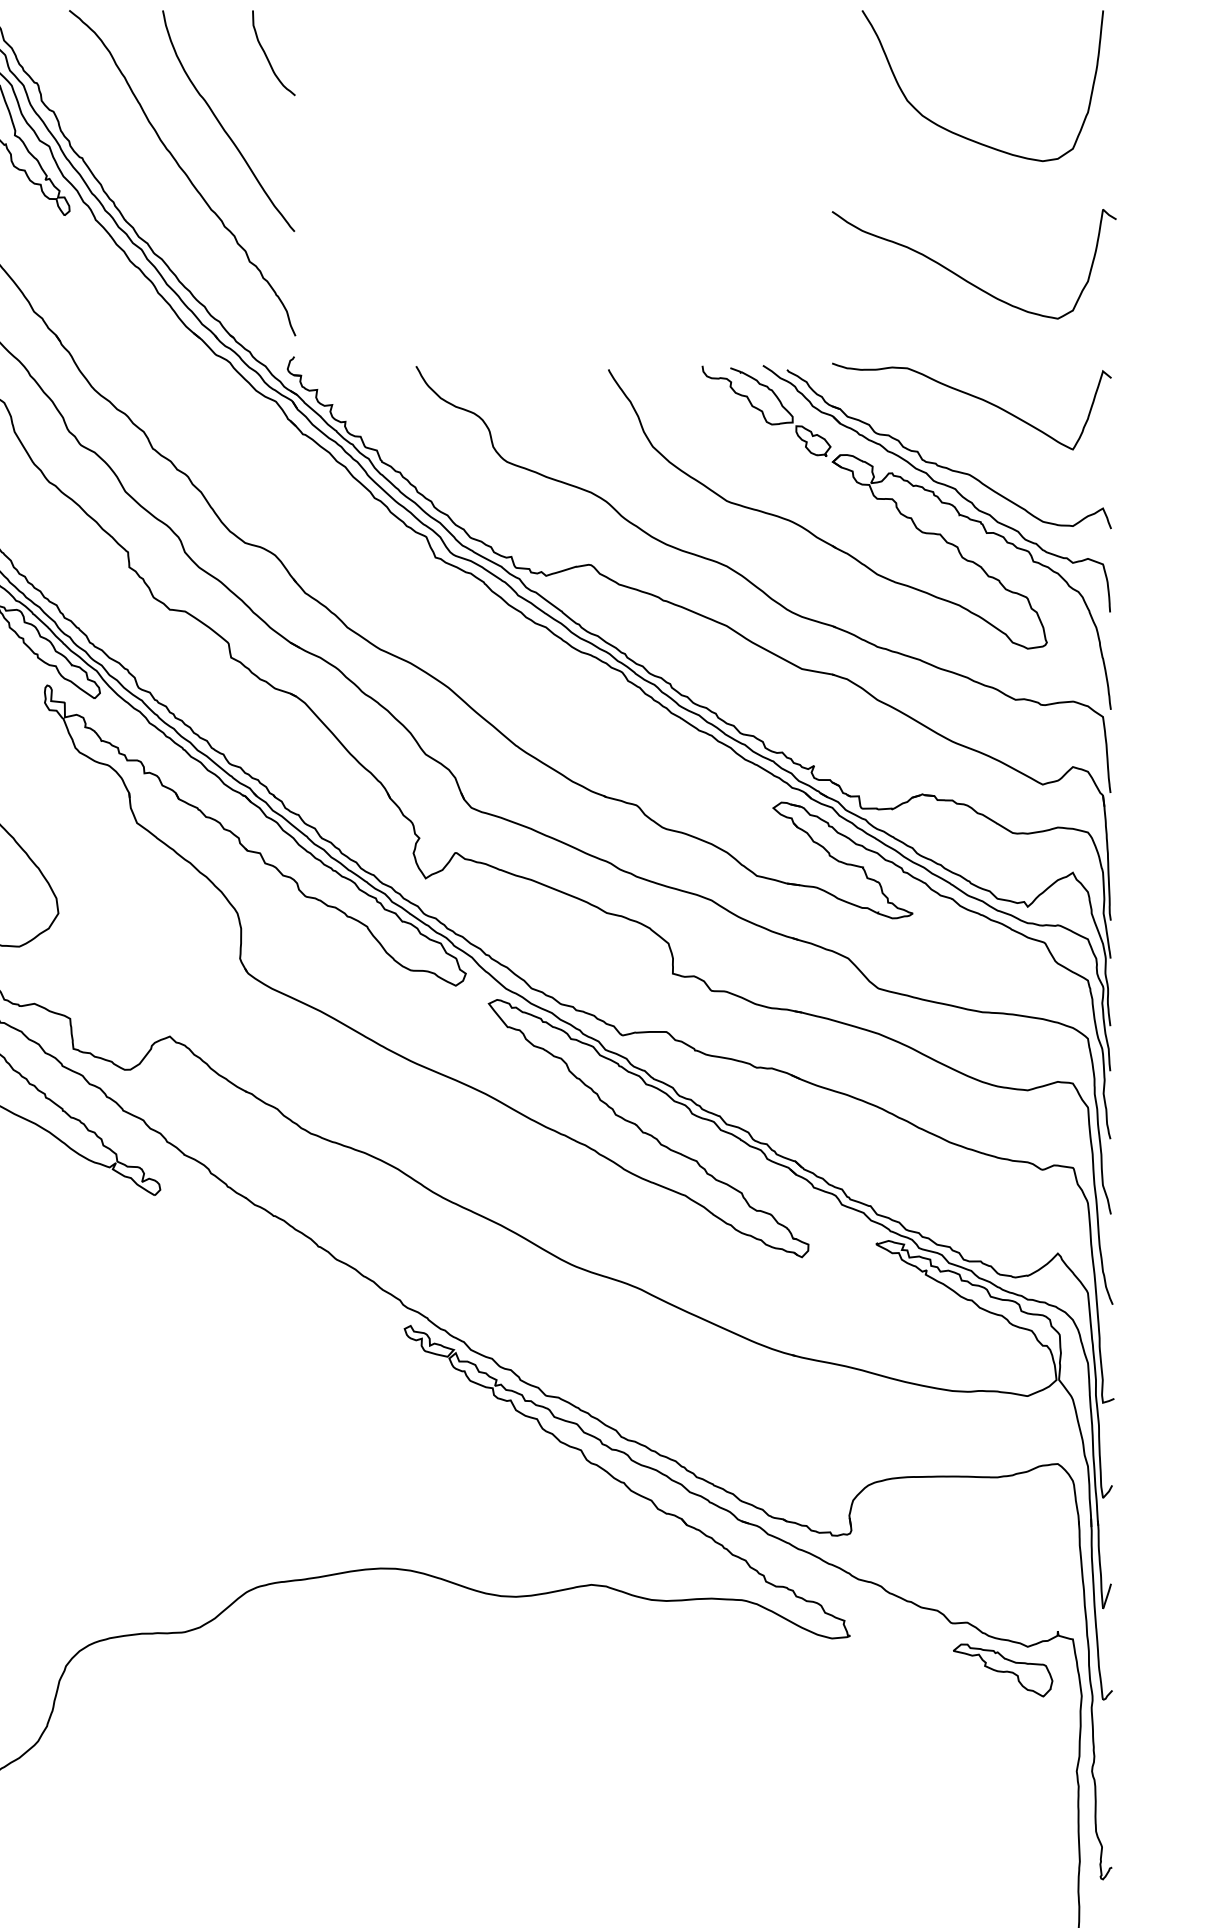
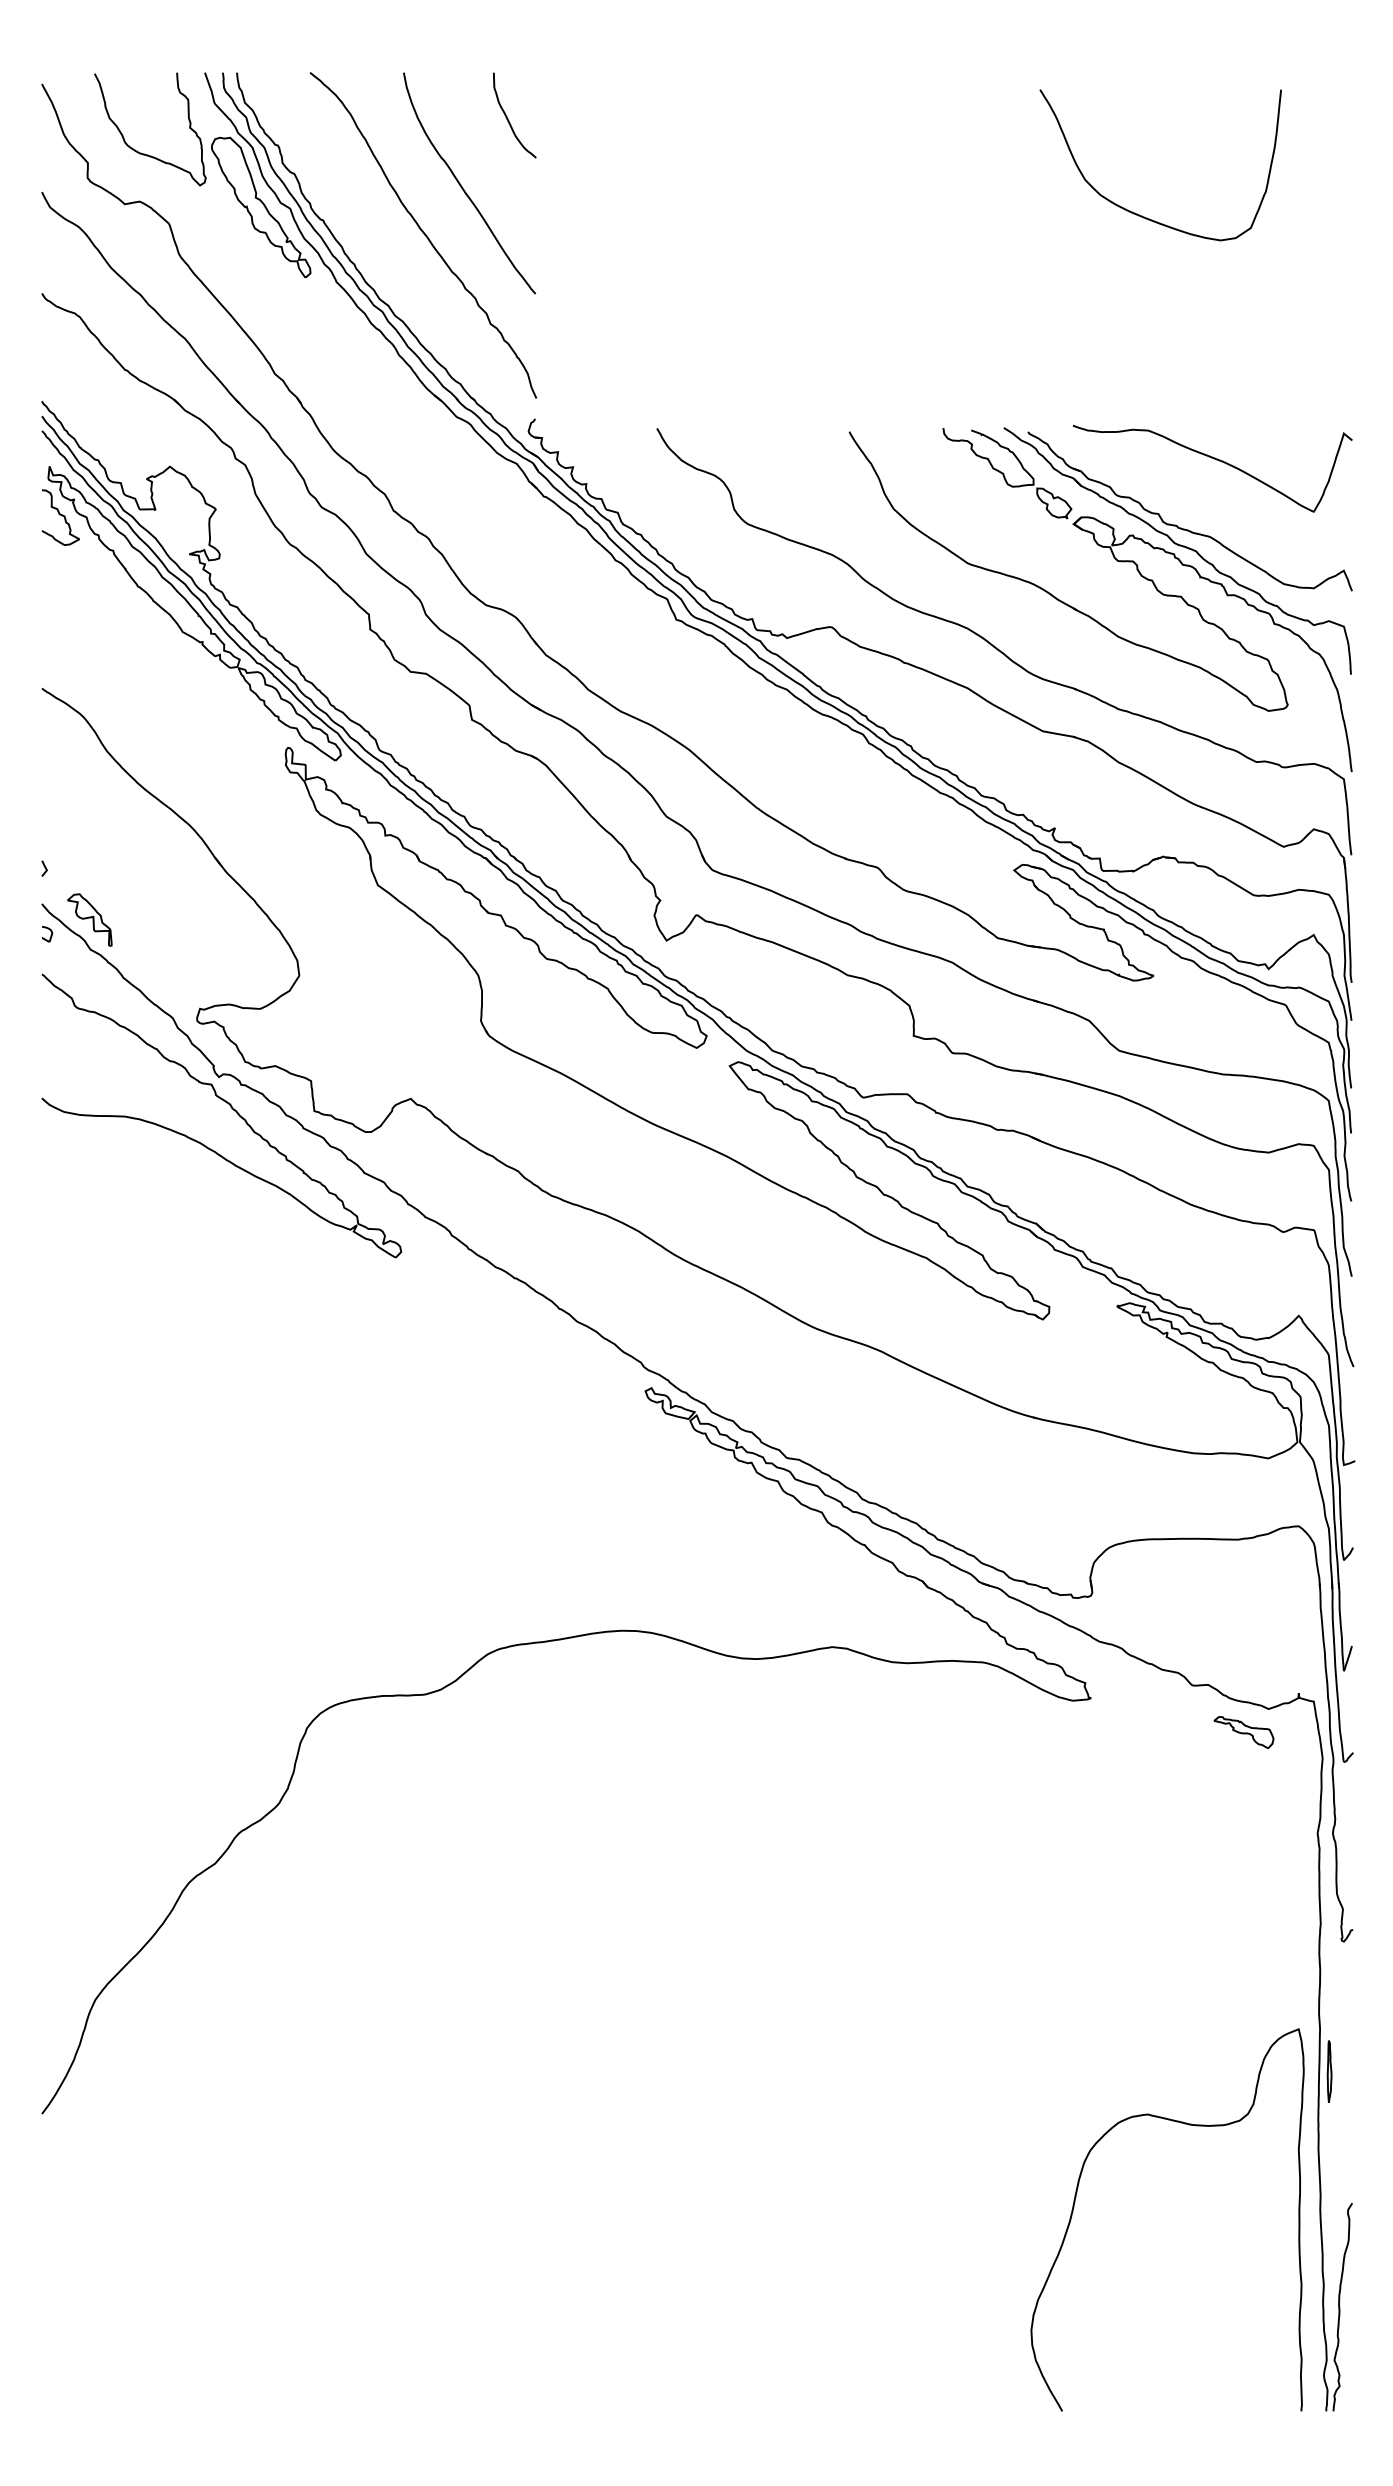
curve: (964, 136) -> (1142, 215), moved
curve: (965, 279) -> (1206, 341), removed
part: (1002, 1670) -> (1243, 1732), size x0.6

